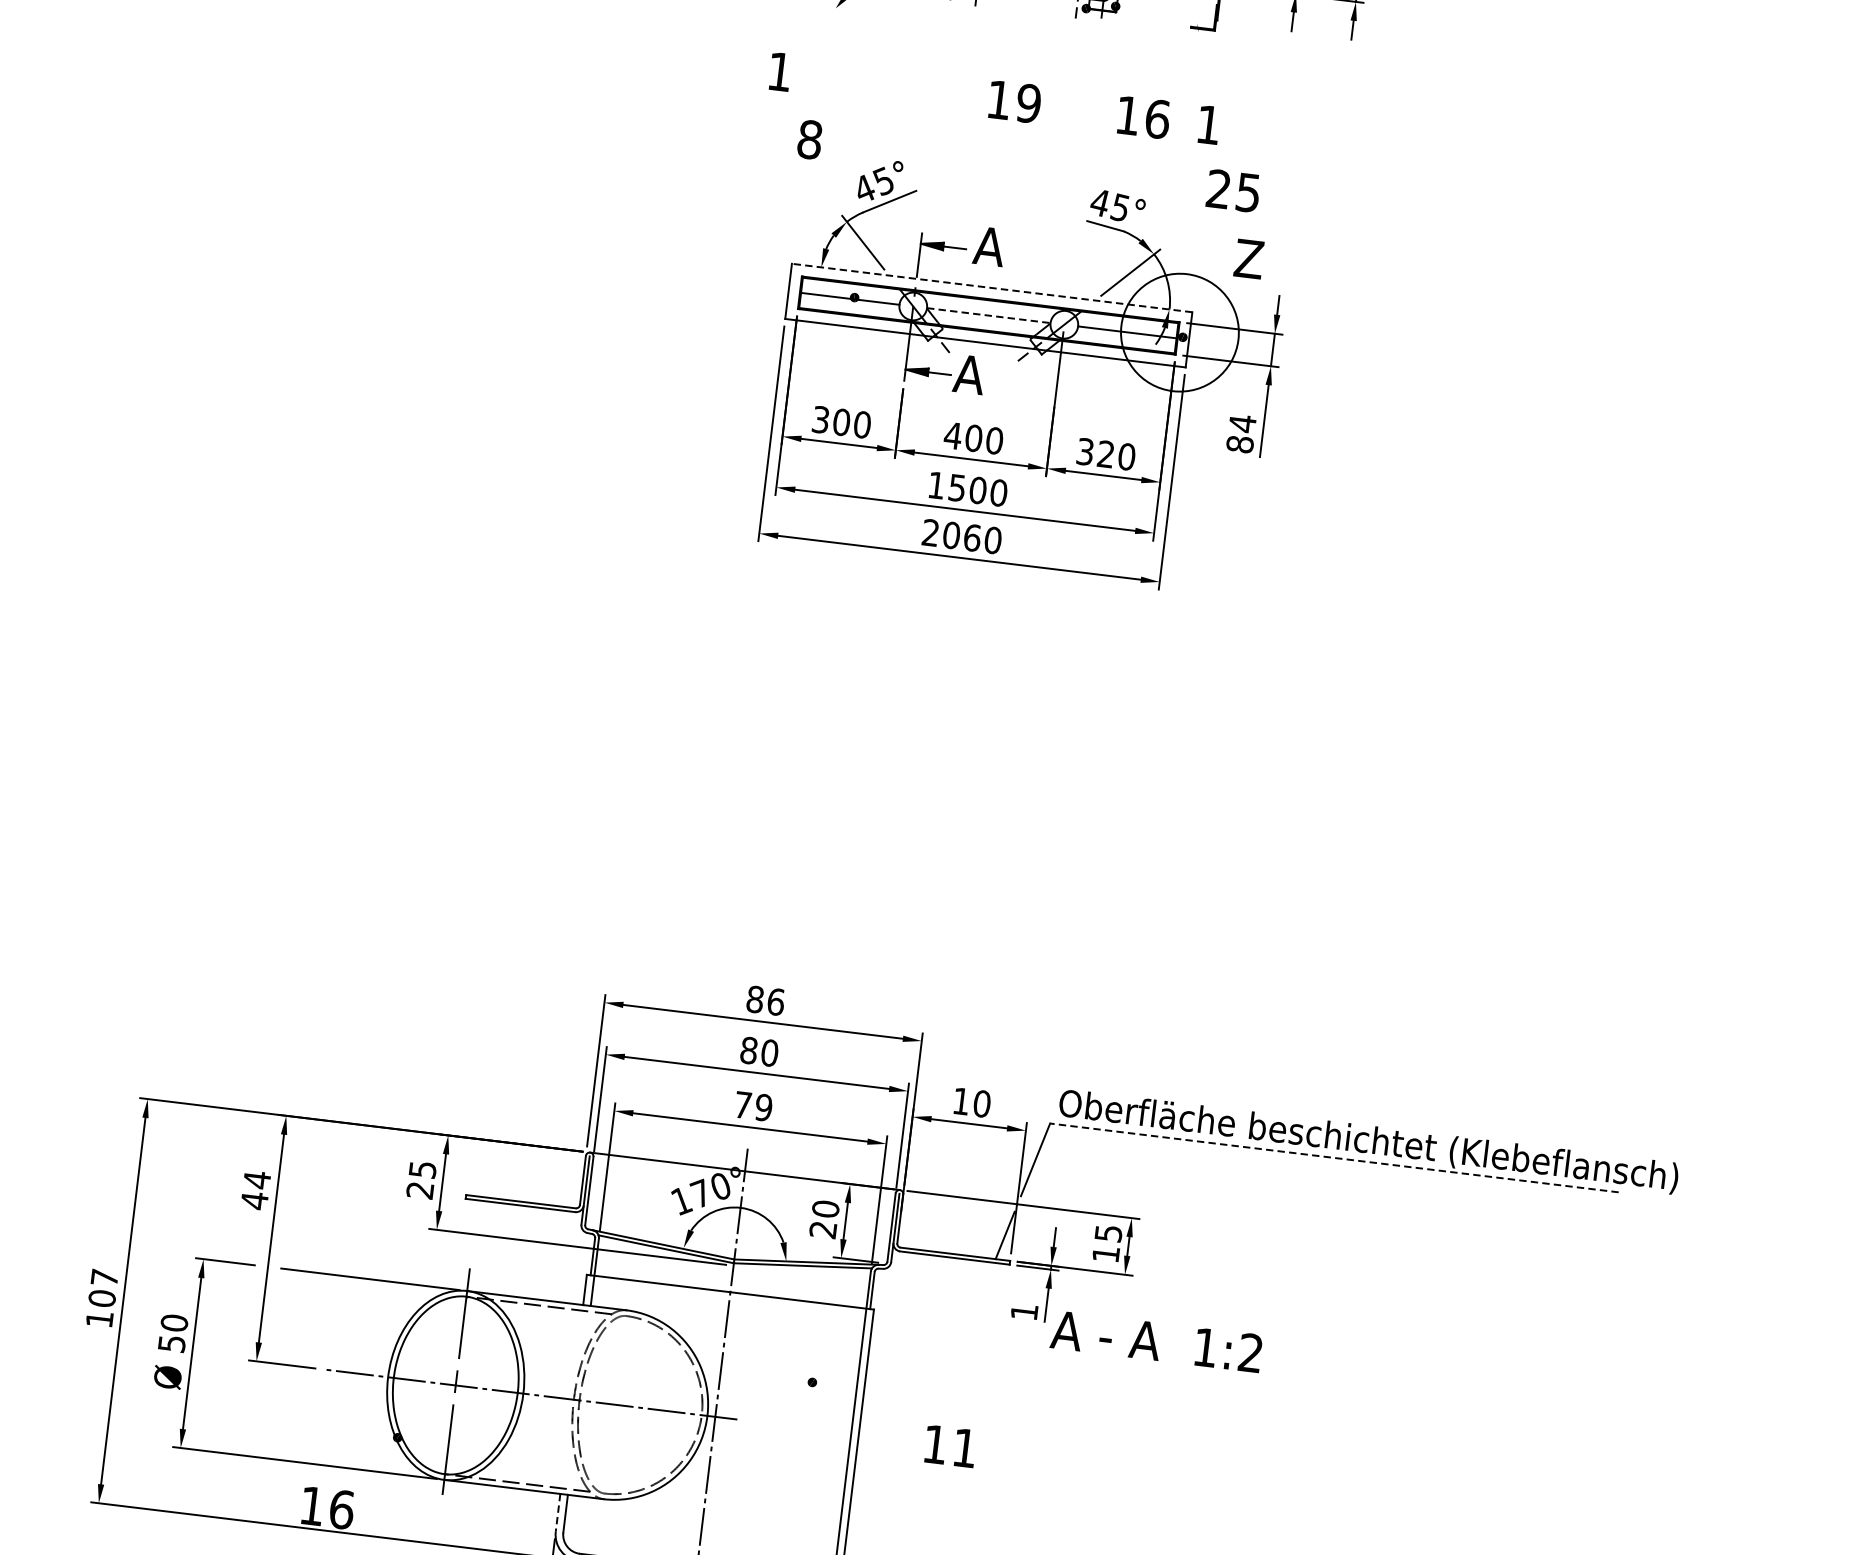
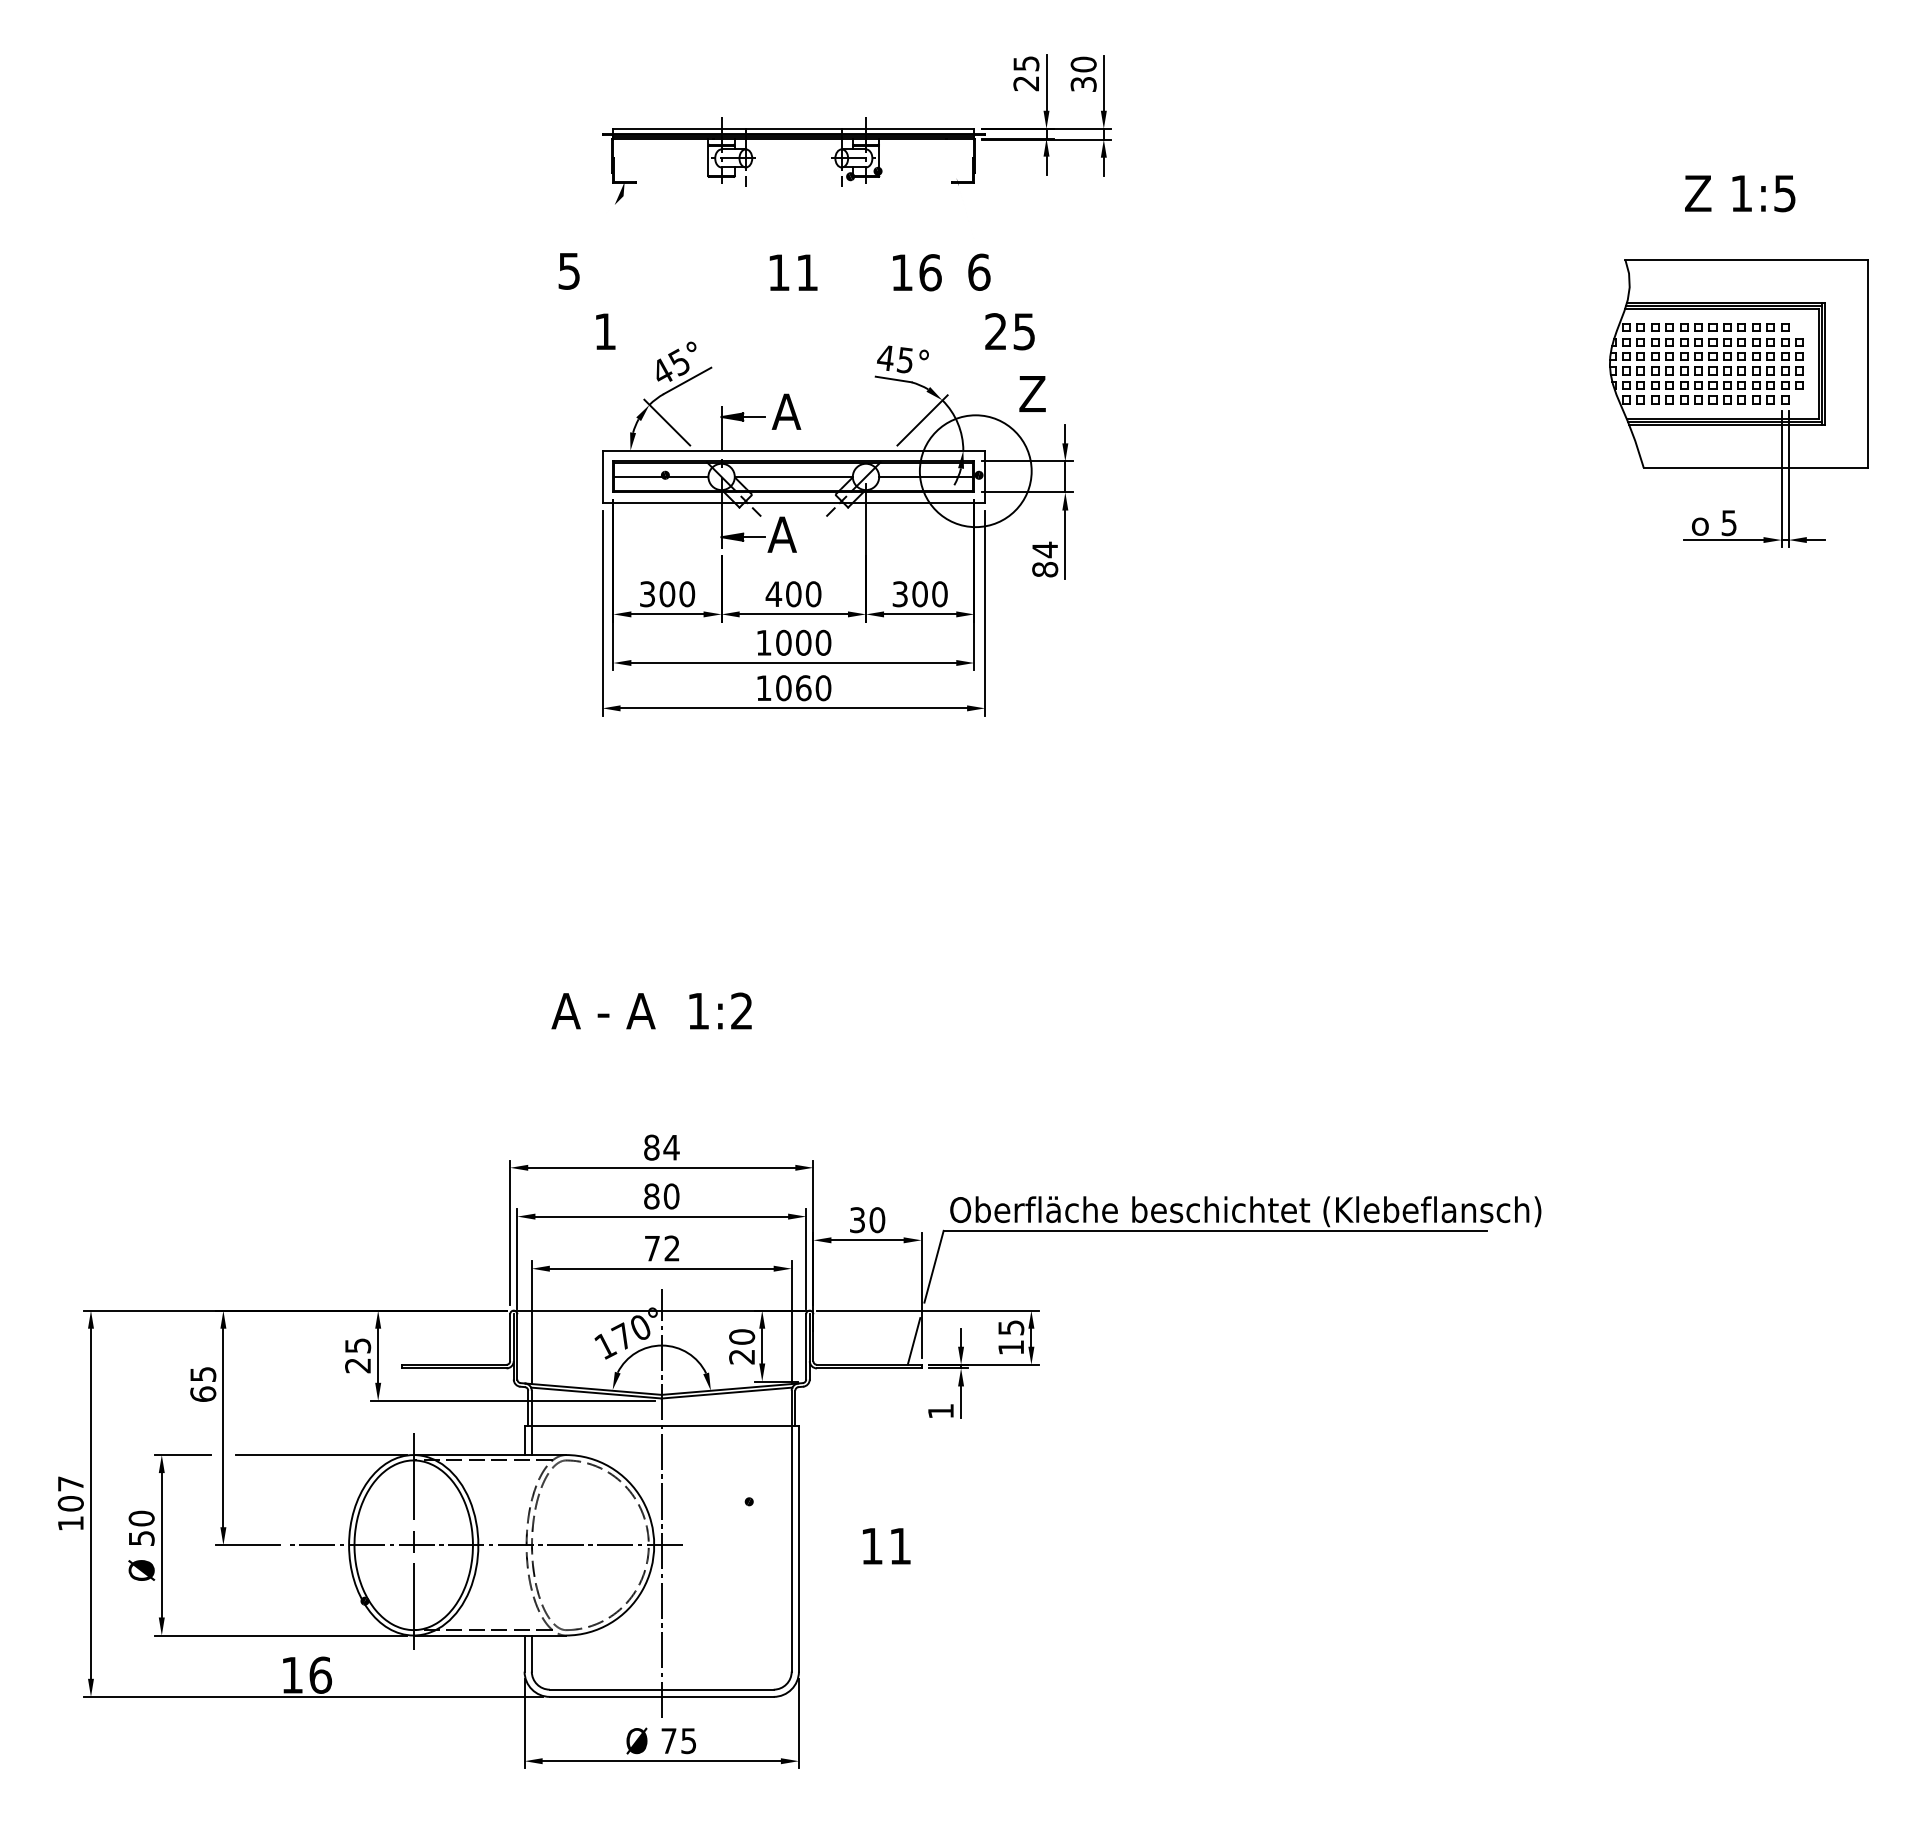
text: (779, 72) -> (568, 271), 1 -> 5
text: (1029, 103) -> (807, 272), 19 -> 11
text: (1209, 124) -> (979, 271), 1 -> 6
text: (810, 139) -> (605, 331), 8 -> 1
line: (991, 287) -> (793, 450), dashed -> solid
line: (989, 315) -> (794, 476), dashed -> solid
text: (1105, 454) -> (919, 594), 320 -> 300
text: (957, 487) -> (783, 642), 1500 -> 1000
text: (930, 532) -> (763, 687), 2060 -> 1060
text: (775, 1001) -> (671, 1147), 86 -> 84
text: (961, 1101) -> (857, 1220), 10 -> 30
text: (763, 1107) -> (671, 1248), 79 -> 72
line: (1334, 1157) -> (1215, 1230), dashed -> solid
text: (256, 1190) -> (203, 1384), 44 -> 65
text: (1156, 1340) -> (651, 1010), moved
line: (557, 1513) -> (524, 1654), dashed -> solid

